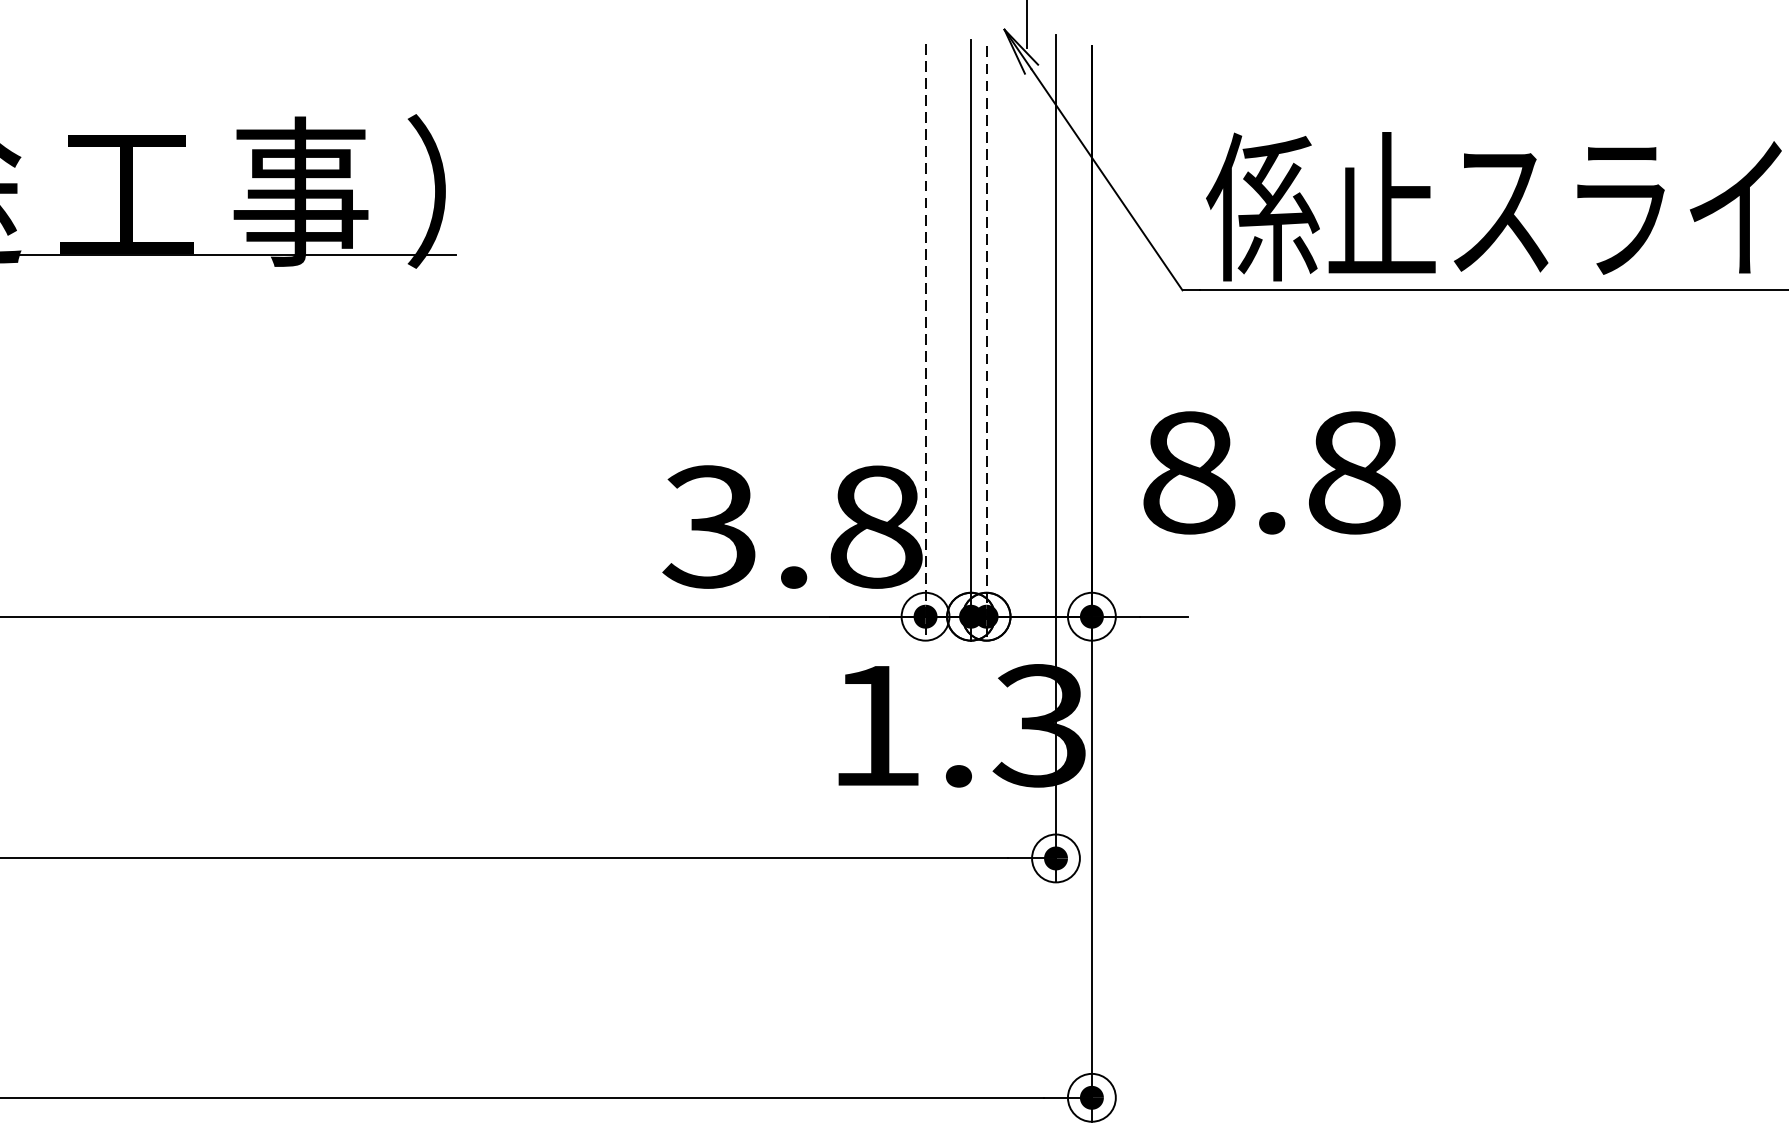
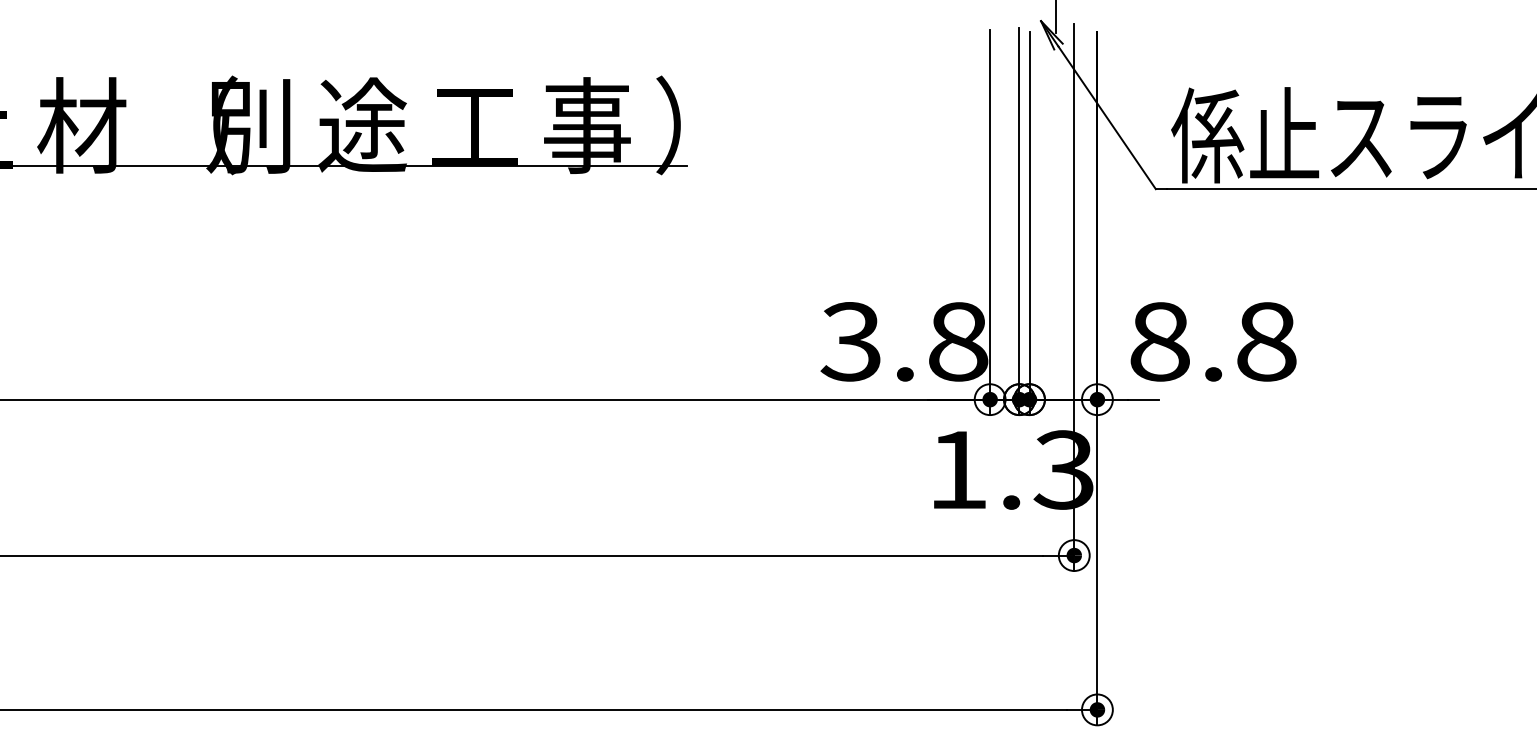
line: (926, 343) -> (990, 223), dashed -> solid
line: (986, 343) -> (1029, 223), dashed -> solid
text: (1271, 472) -> (1213, 341), moved

